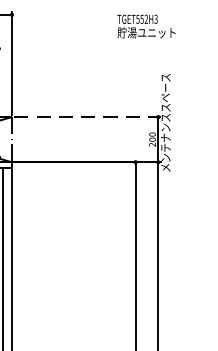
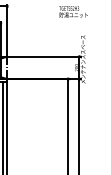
line: (89, 116) -> (45, 56), dashed -> solid

